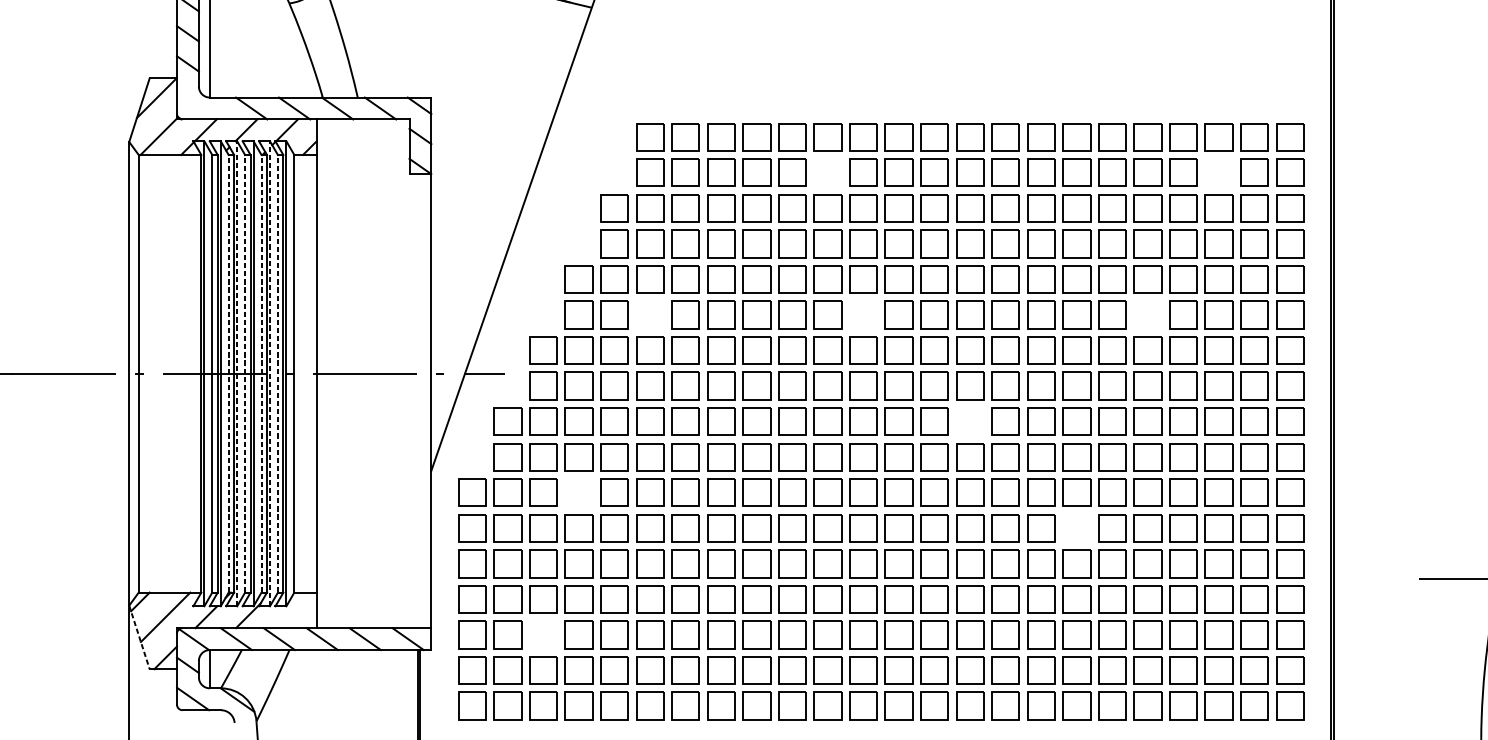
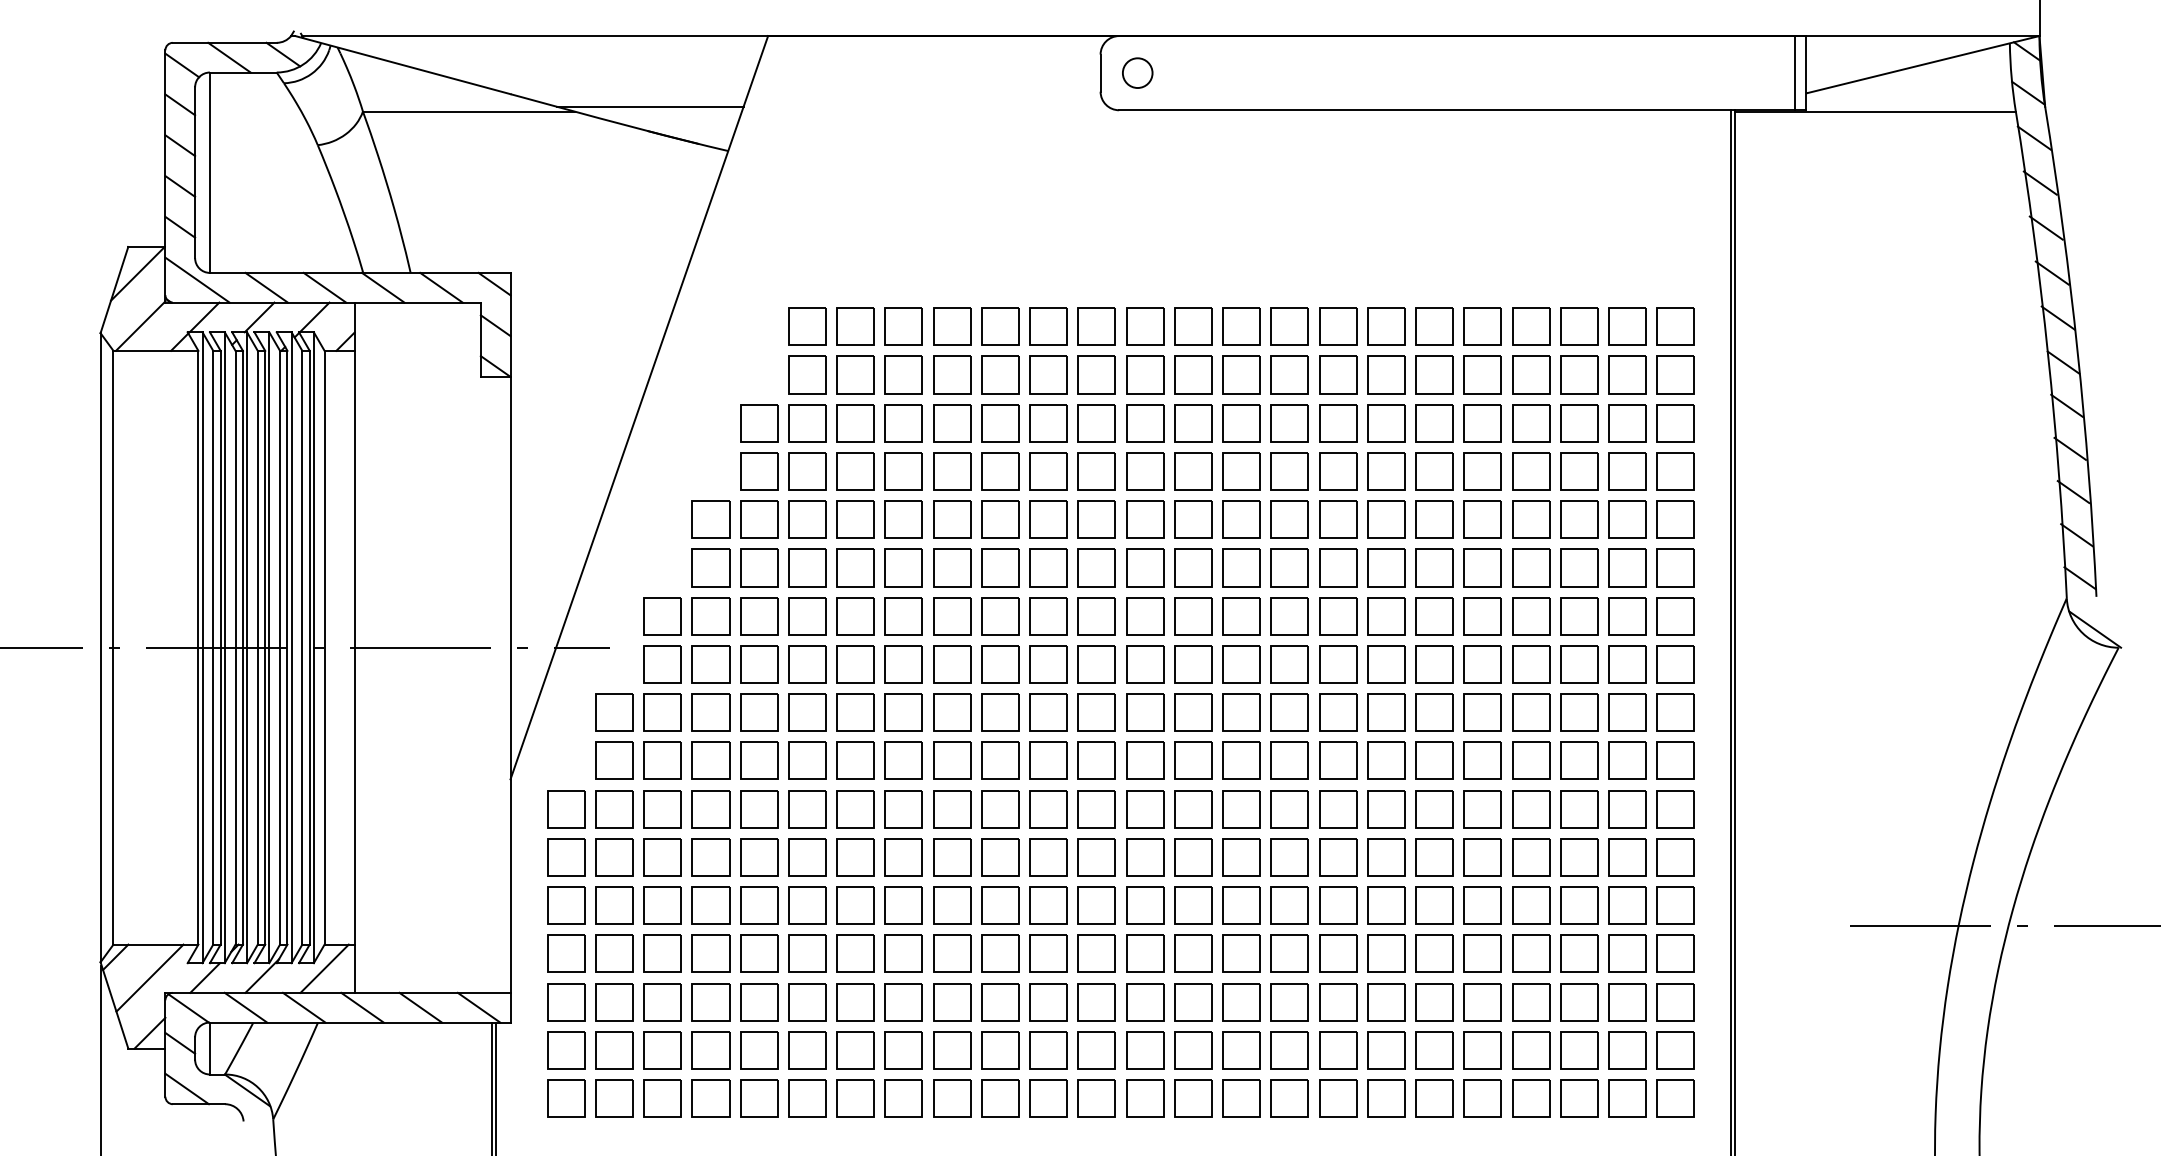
line: (200, 102) -> (197, 279), added
part: (827, 172) -> (1048, 374), added
part: (1219, 172) -> (1579, 374), added
part: (650, 314) -> (807, 567), added
part: (863, 314) -> (1096, 567), added
part: (1147, 314) -> (1482, 567), added
line: (228, 373) -> (235, 647), dashed -> solid
line: (237, 373) -> (247, 647), dashed -> solid
line: (244, 373) -> (257, 647), dashed -> solid
line: (261, 373) -> (280, 647), dashed -> solid
line: (269, 373) -> (291, 647), dashed -> solid
line: (278, 373) -> (302, 647), dashed -> solid
part: (970, 421) -> (1241, 712), added
part: (578, 493) -> (710, 809), added
part: (1076, 528) -> (1386, 857), added
line: (294, 610) -> (324, 968), added
part: (543, 635) -> (662, 1002), added
line: (139, 637) -> (114, 1005), dashed -> solid

